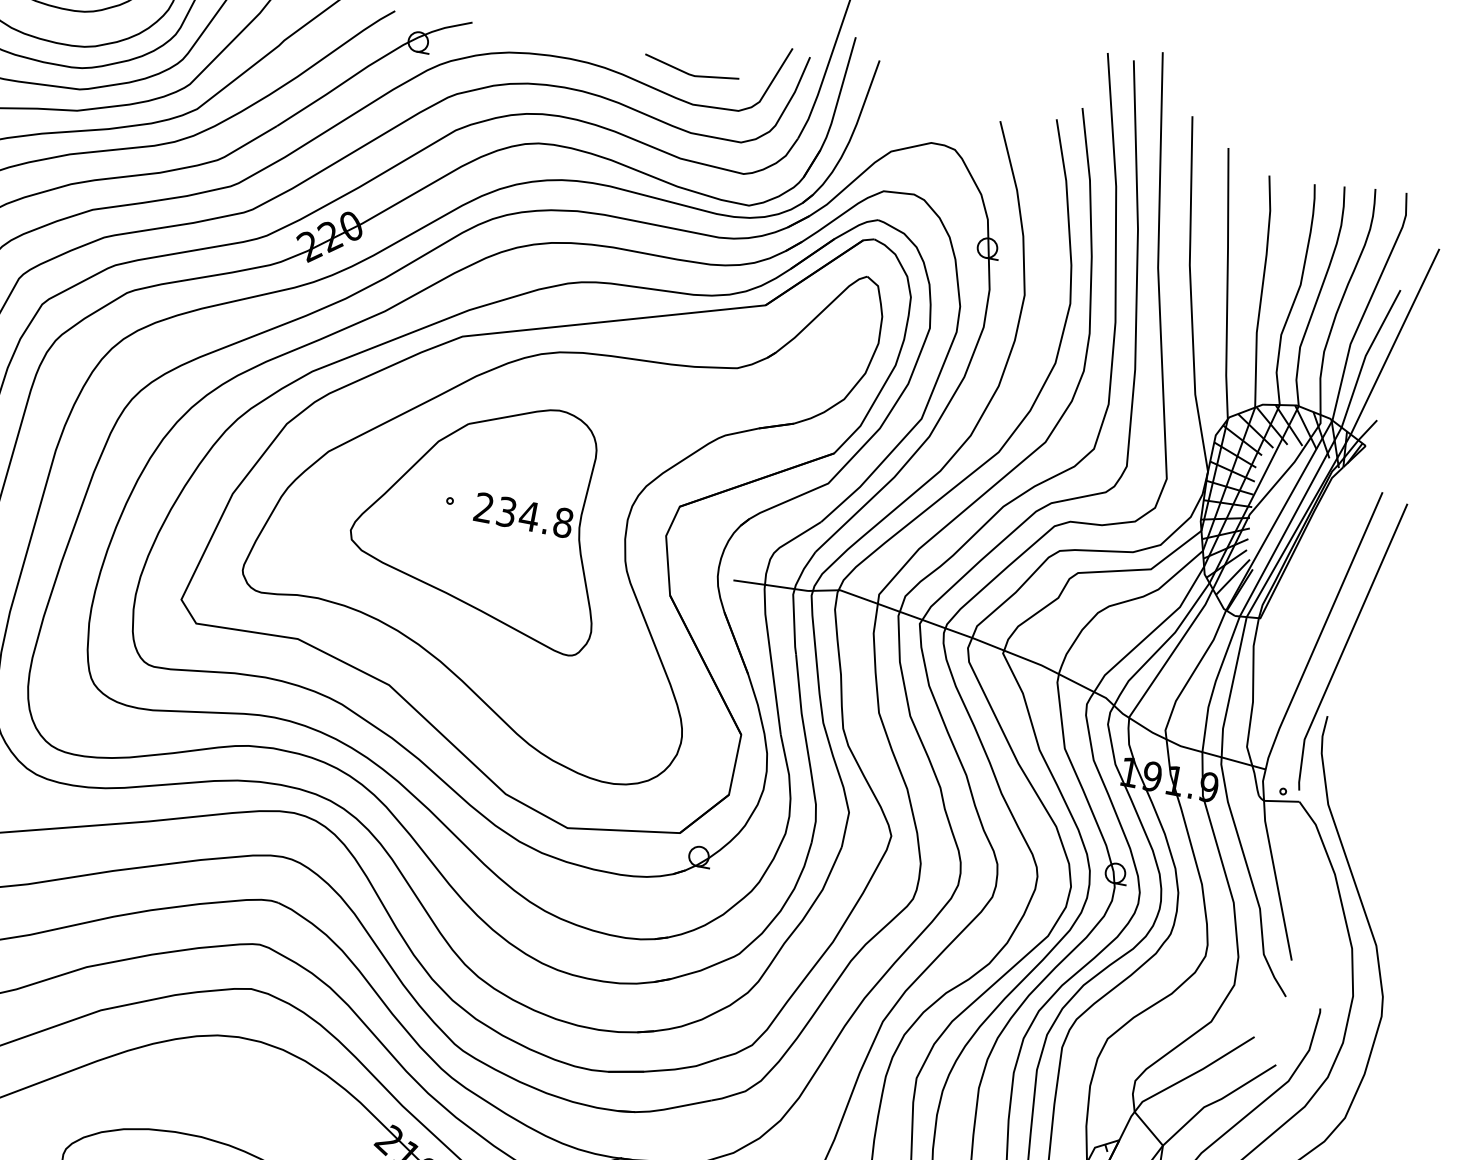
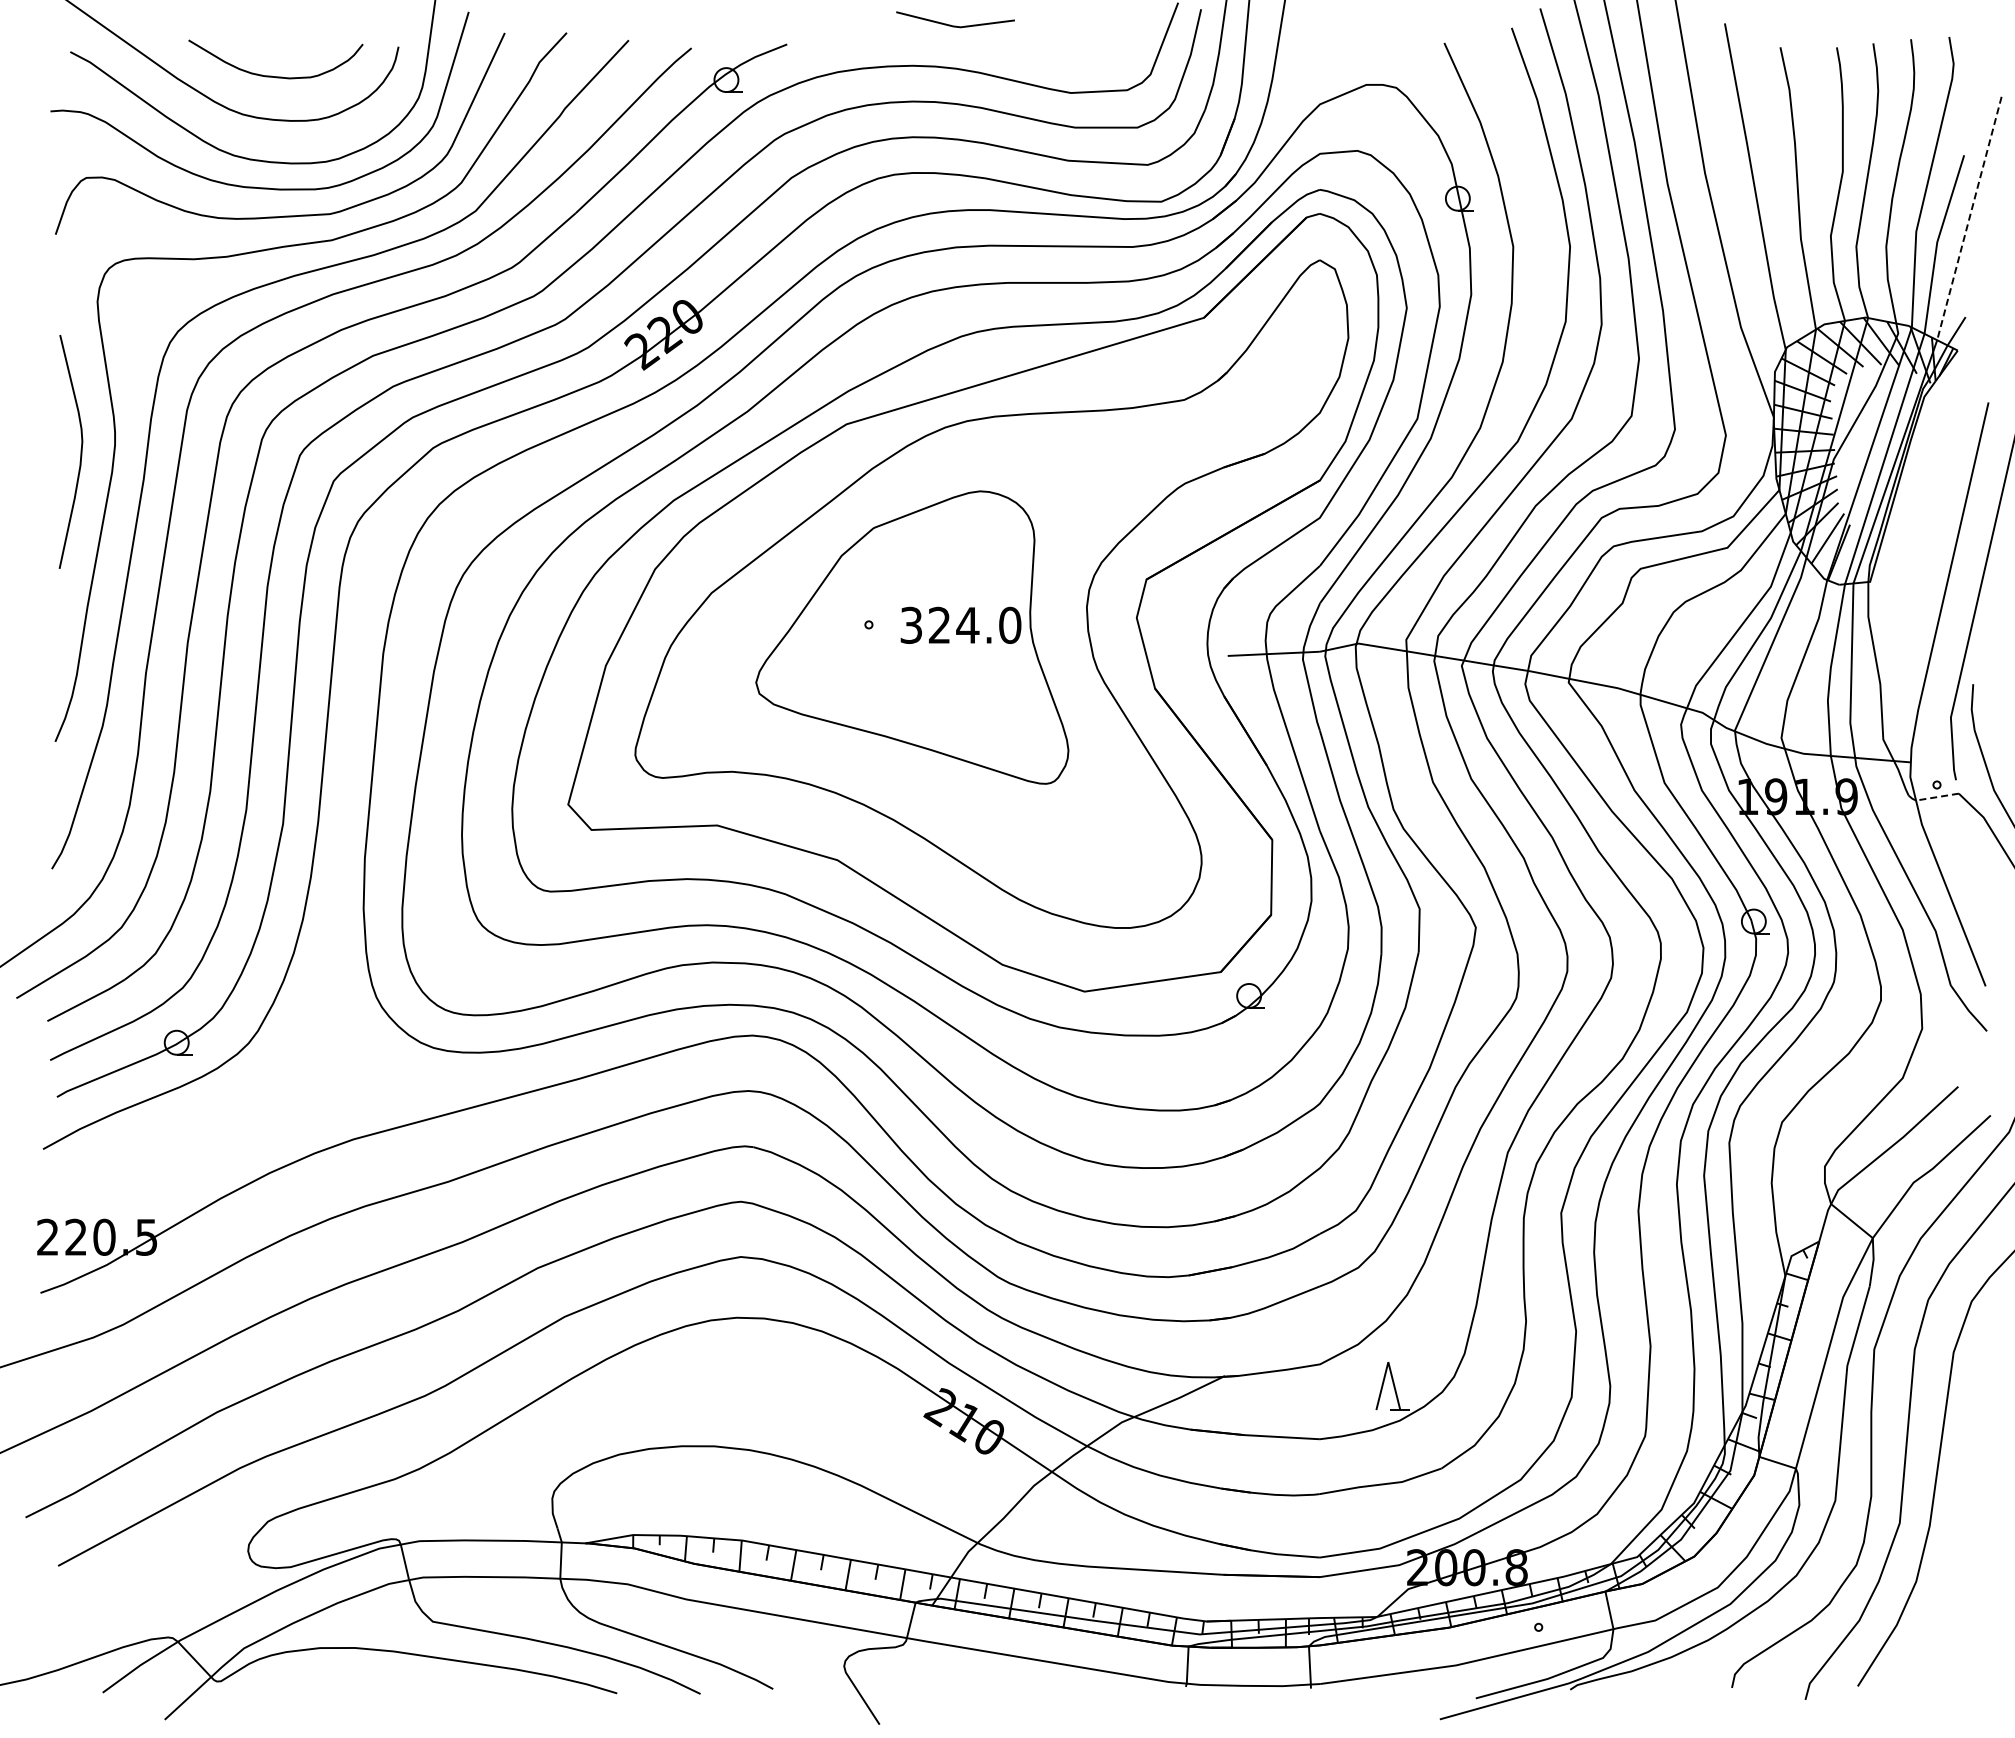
line: (690, 73) -> (955, 25), moved
line: (1395, 341) -> (1969, 218), solid -> dashed
text: (523, 515) -> (960, 625), 234.8 -> 324.0
line: (1281, 801) -> (1937, 797), solid -> dashed

